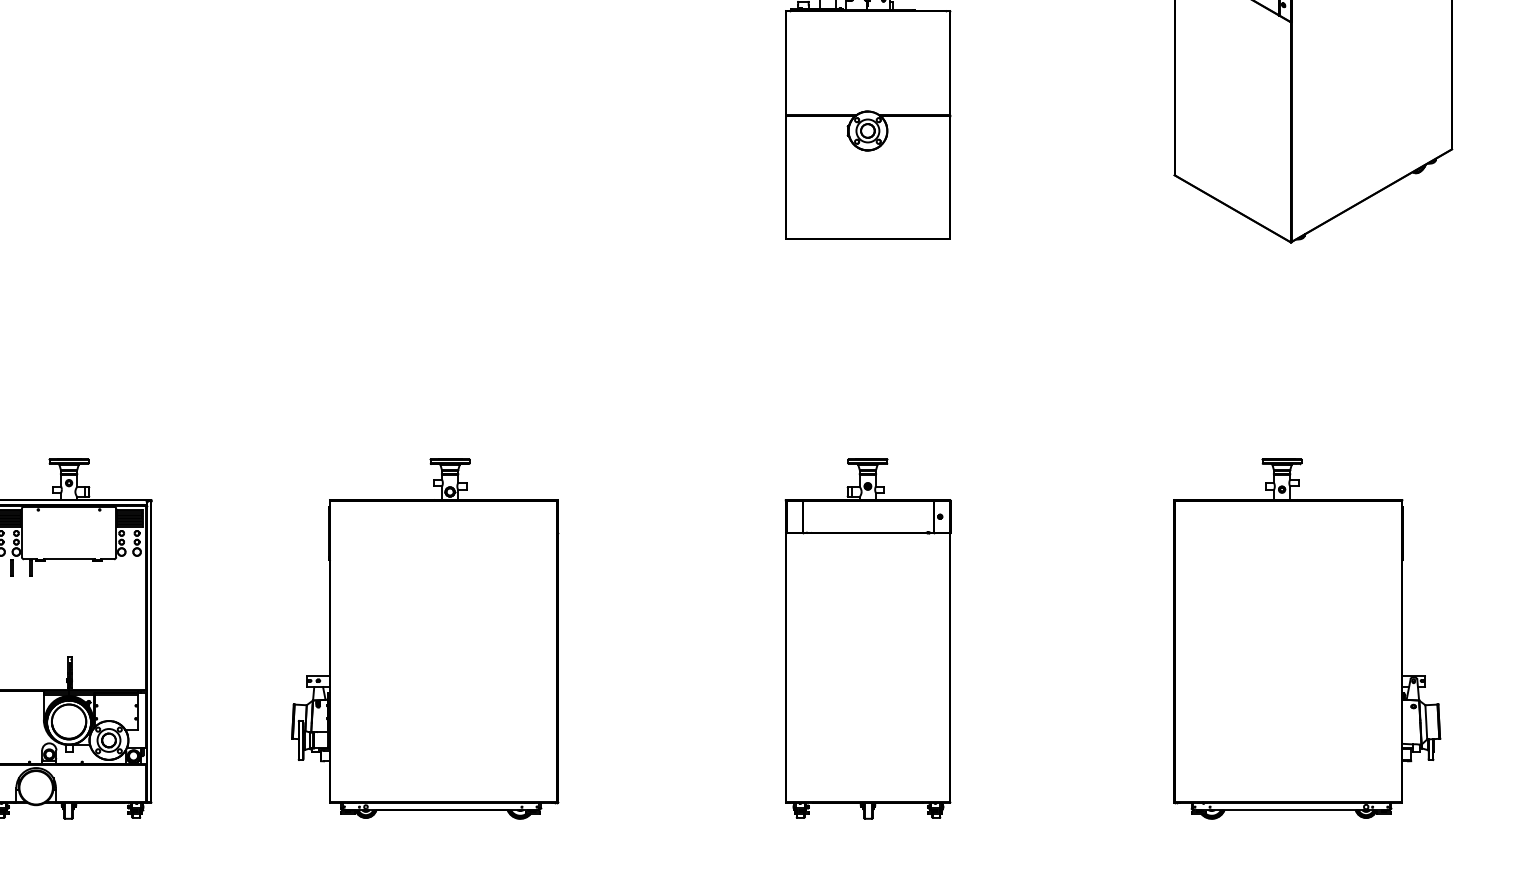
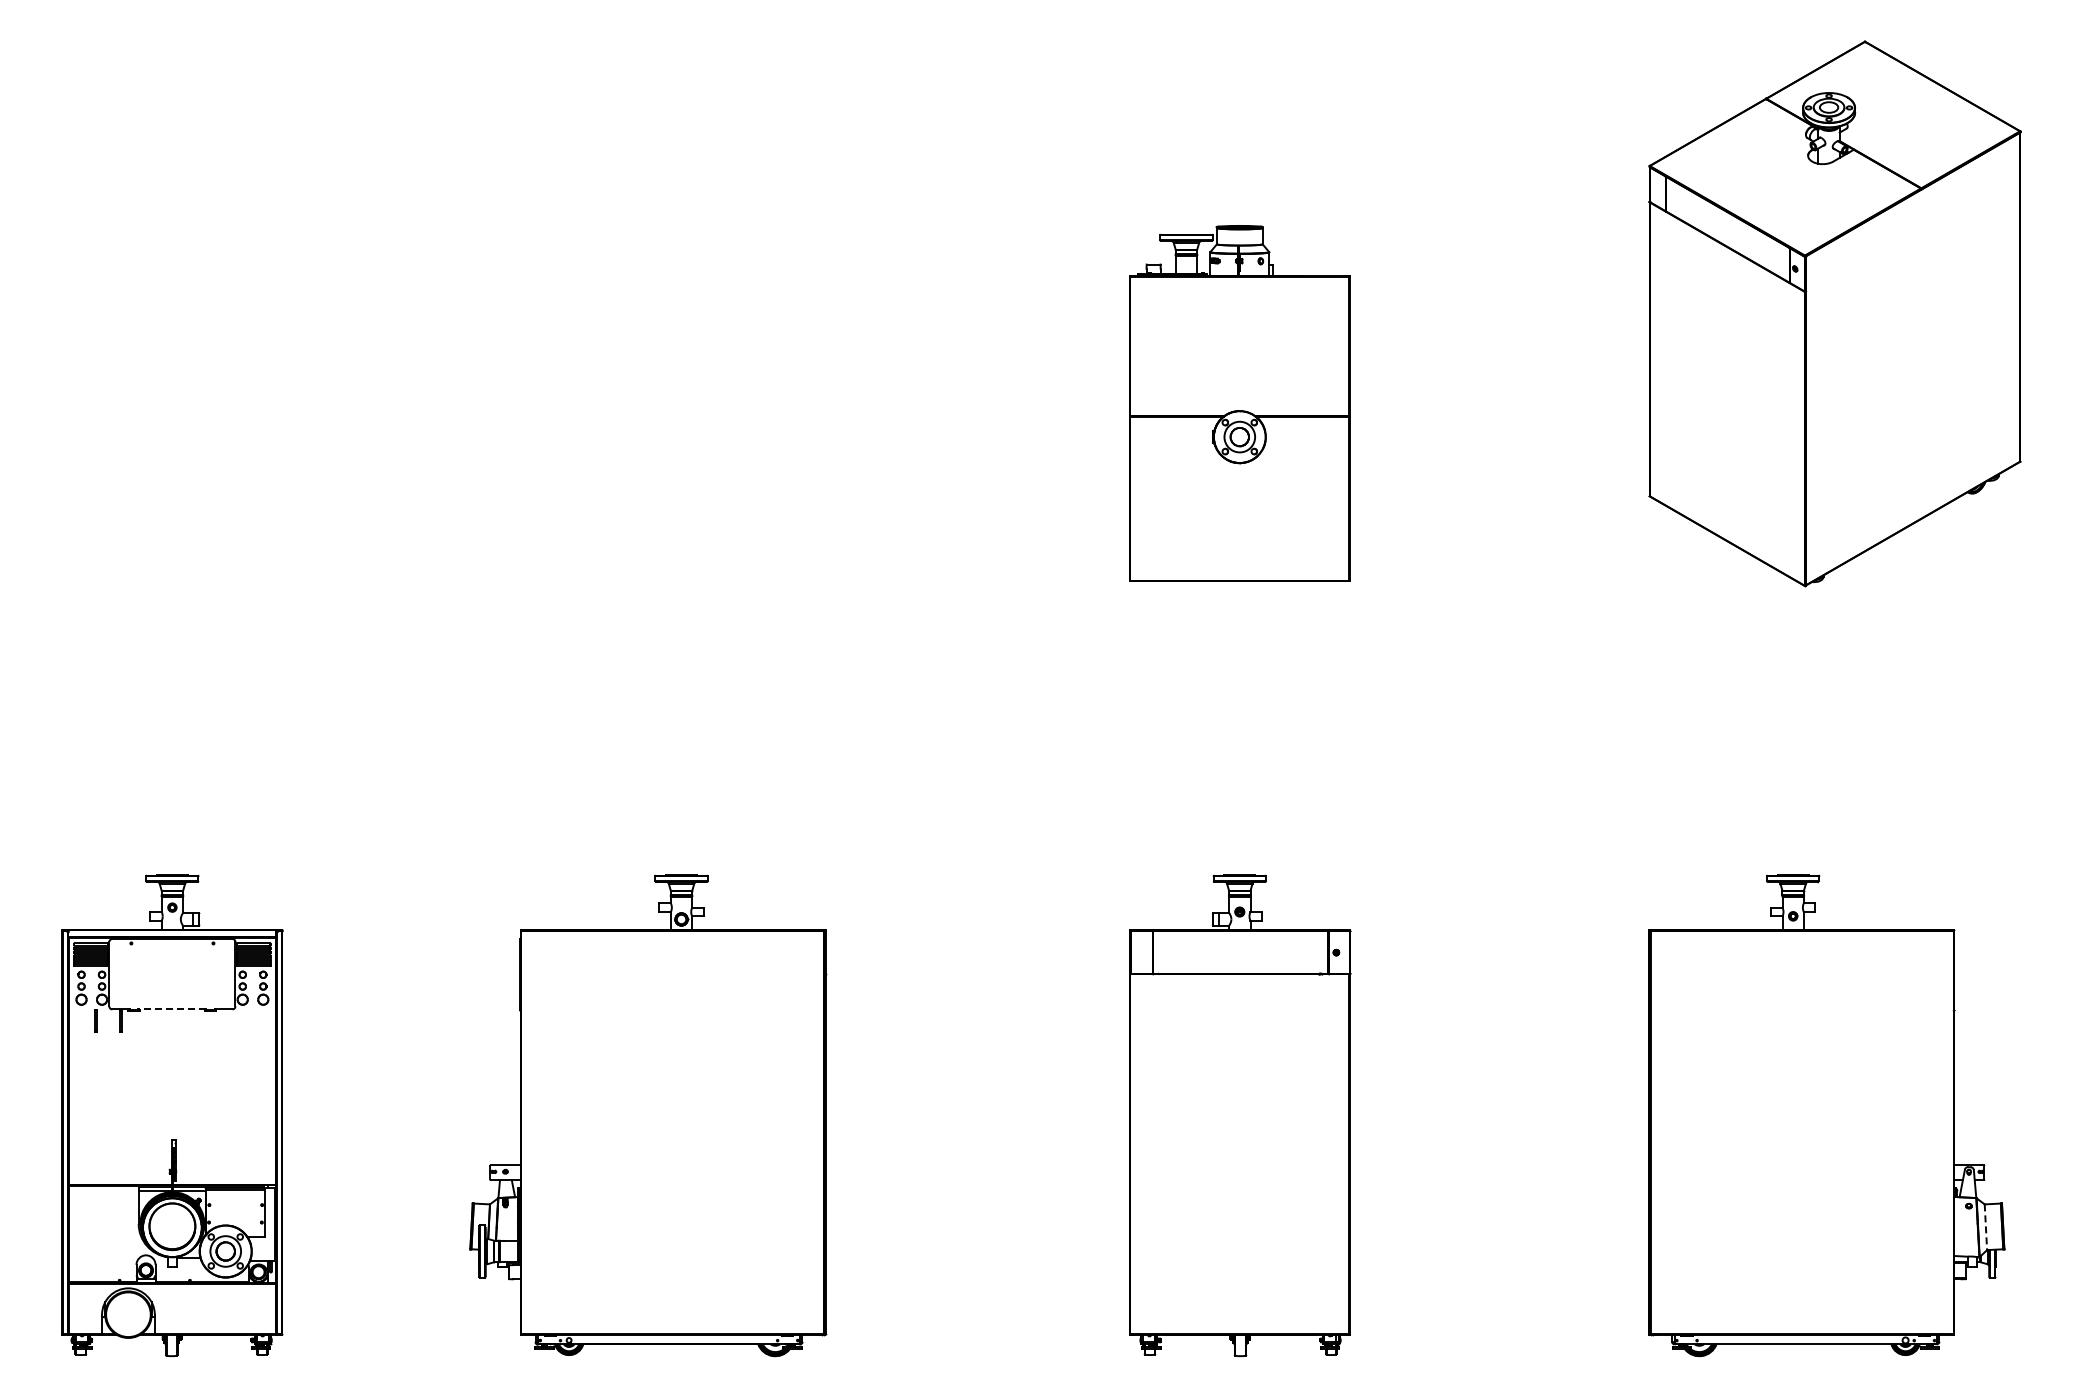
line: (68, 559) -> (171, 1009), solid -> dashed
line: (1425, 722) -> (1985, 1227), solid -> dashed

